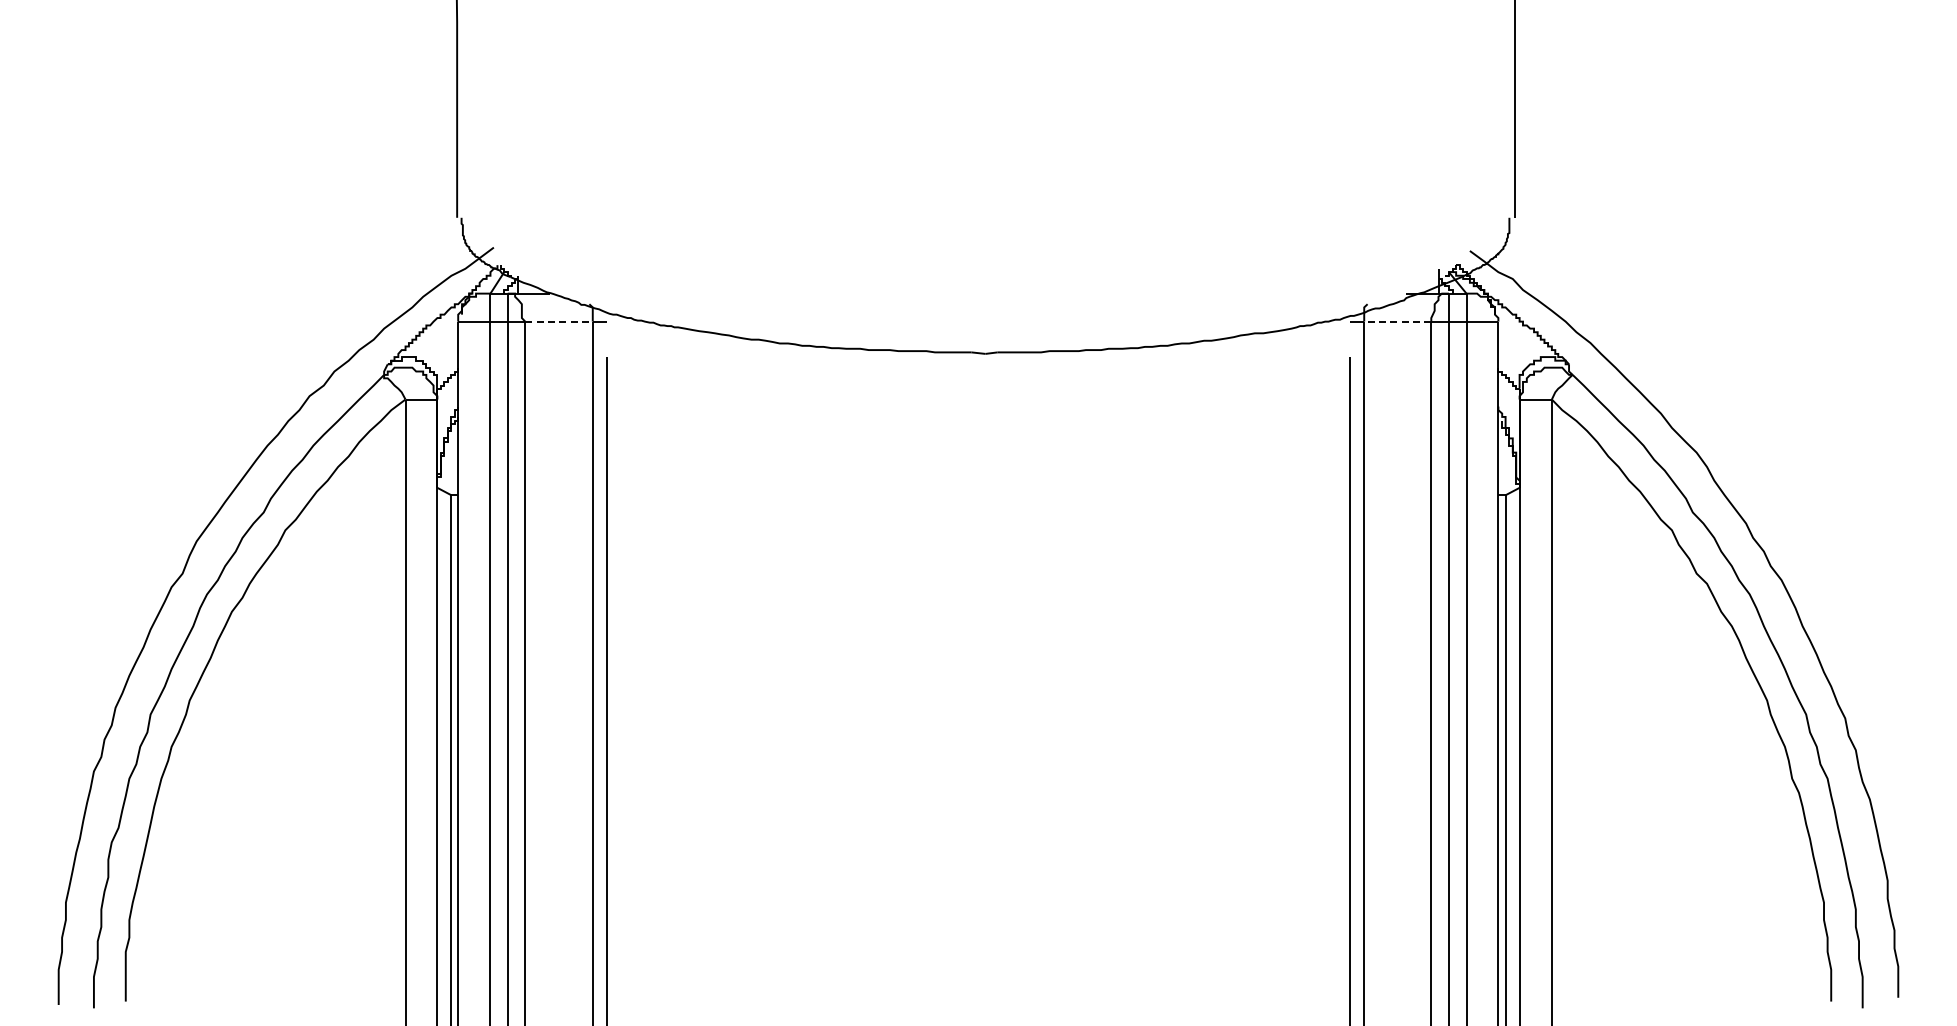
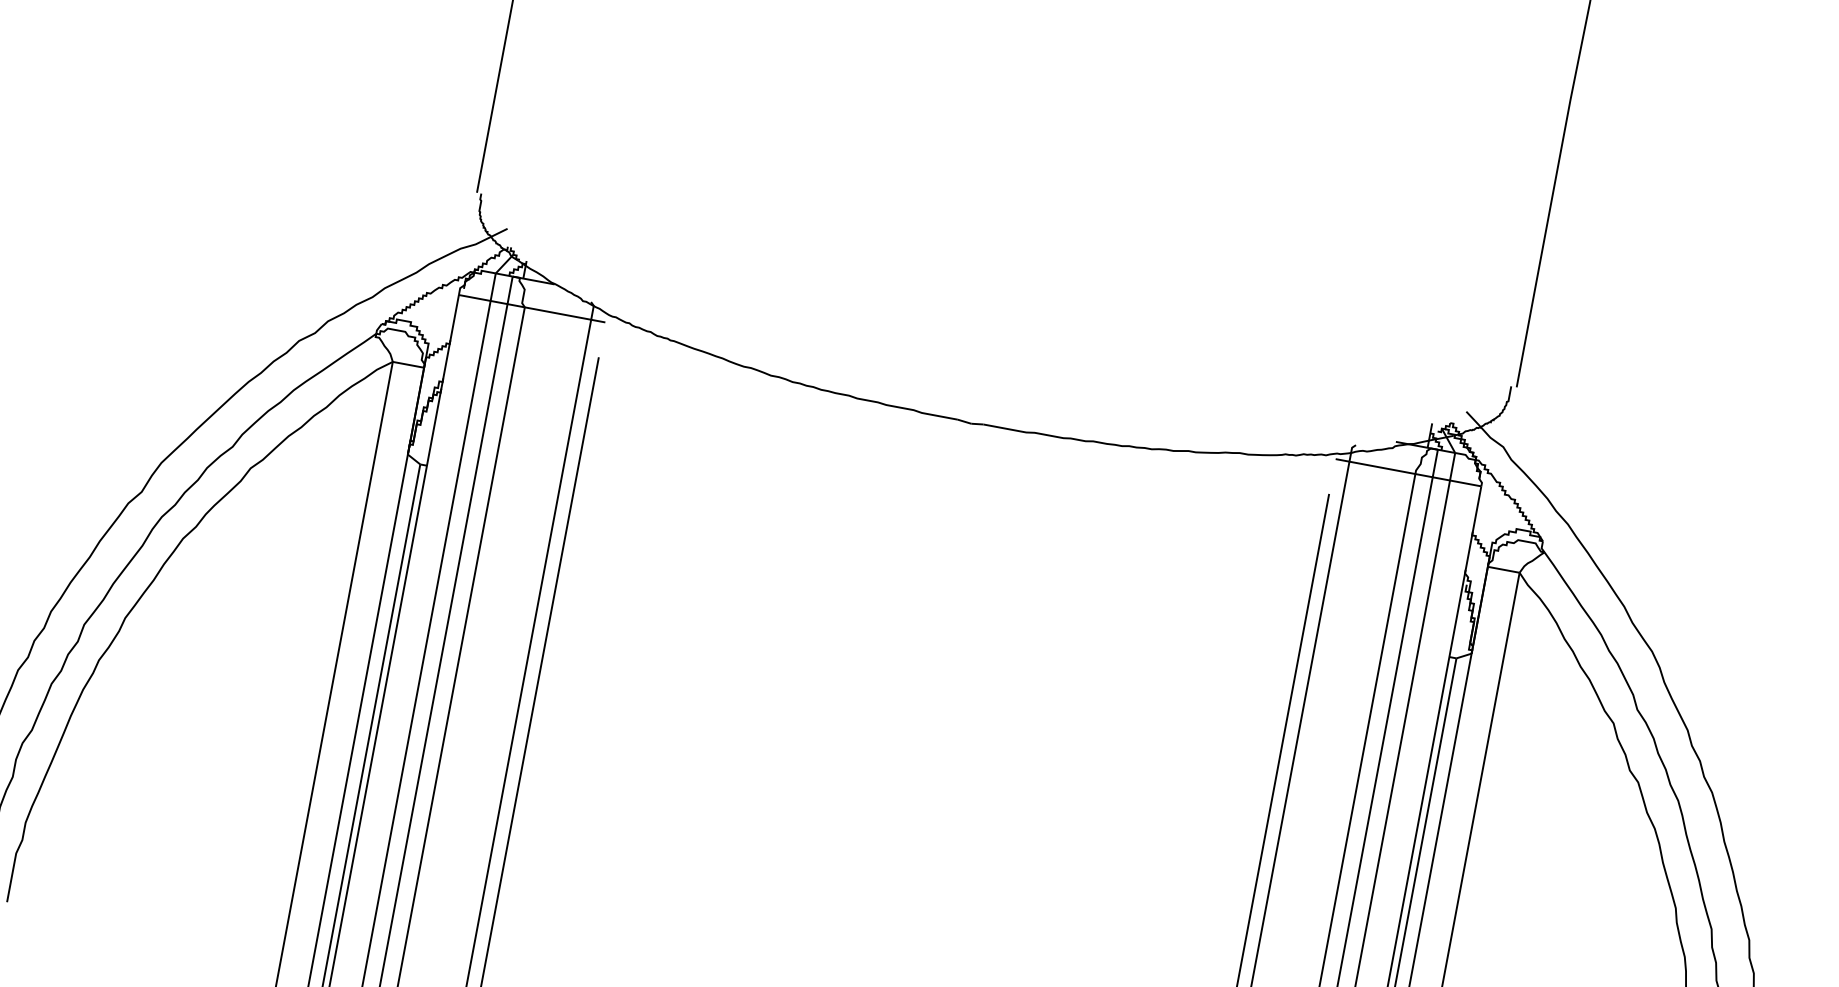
line: (559, 321) -> (558, 313), dashed -> solid
line: (1397, 321) -> (1382, 467), dashed -> solid

